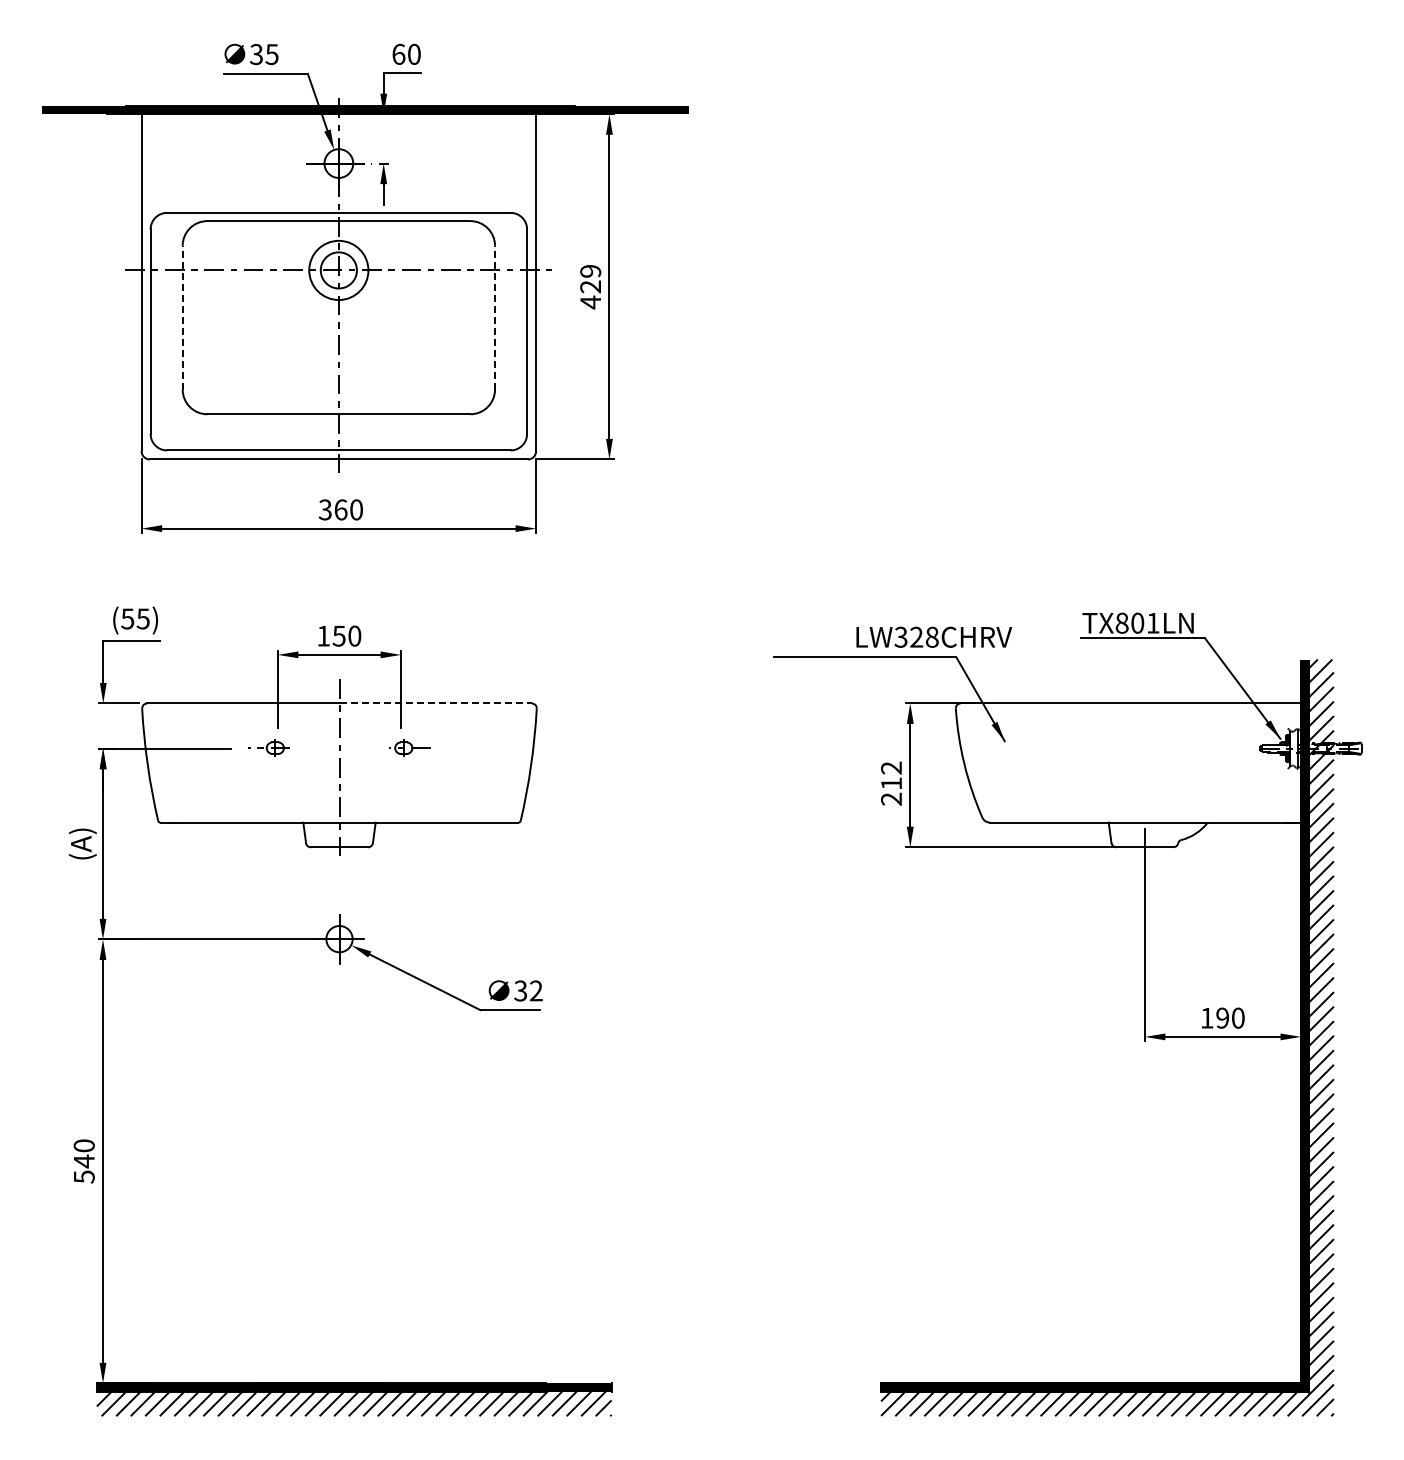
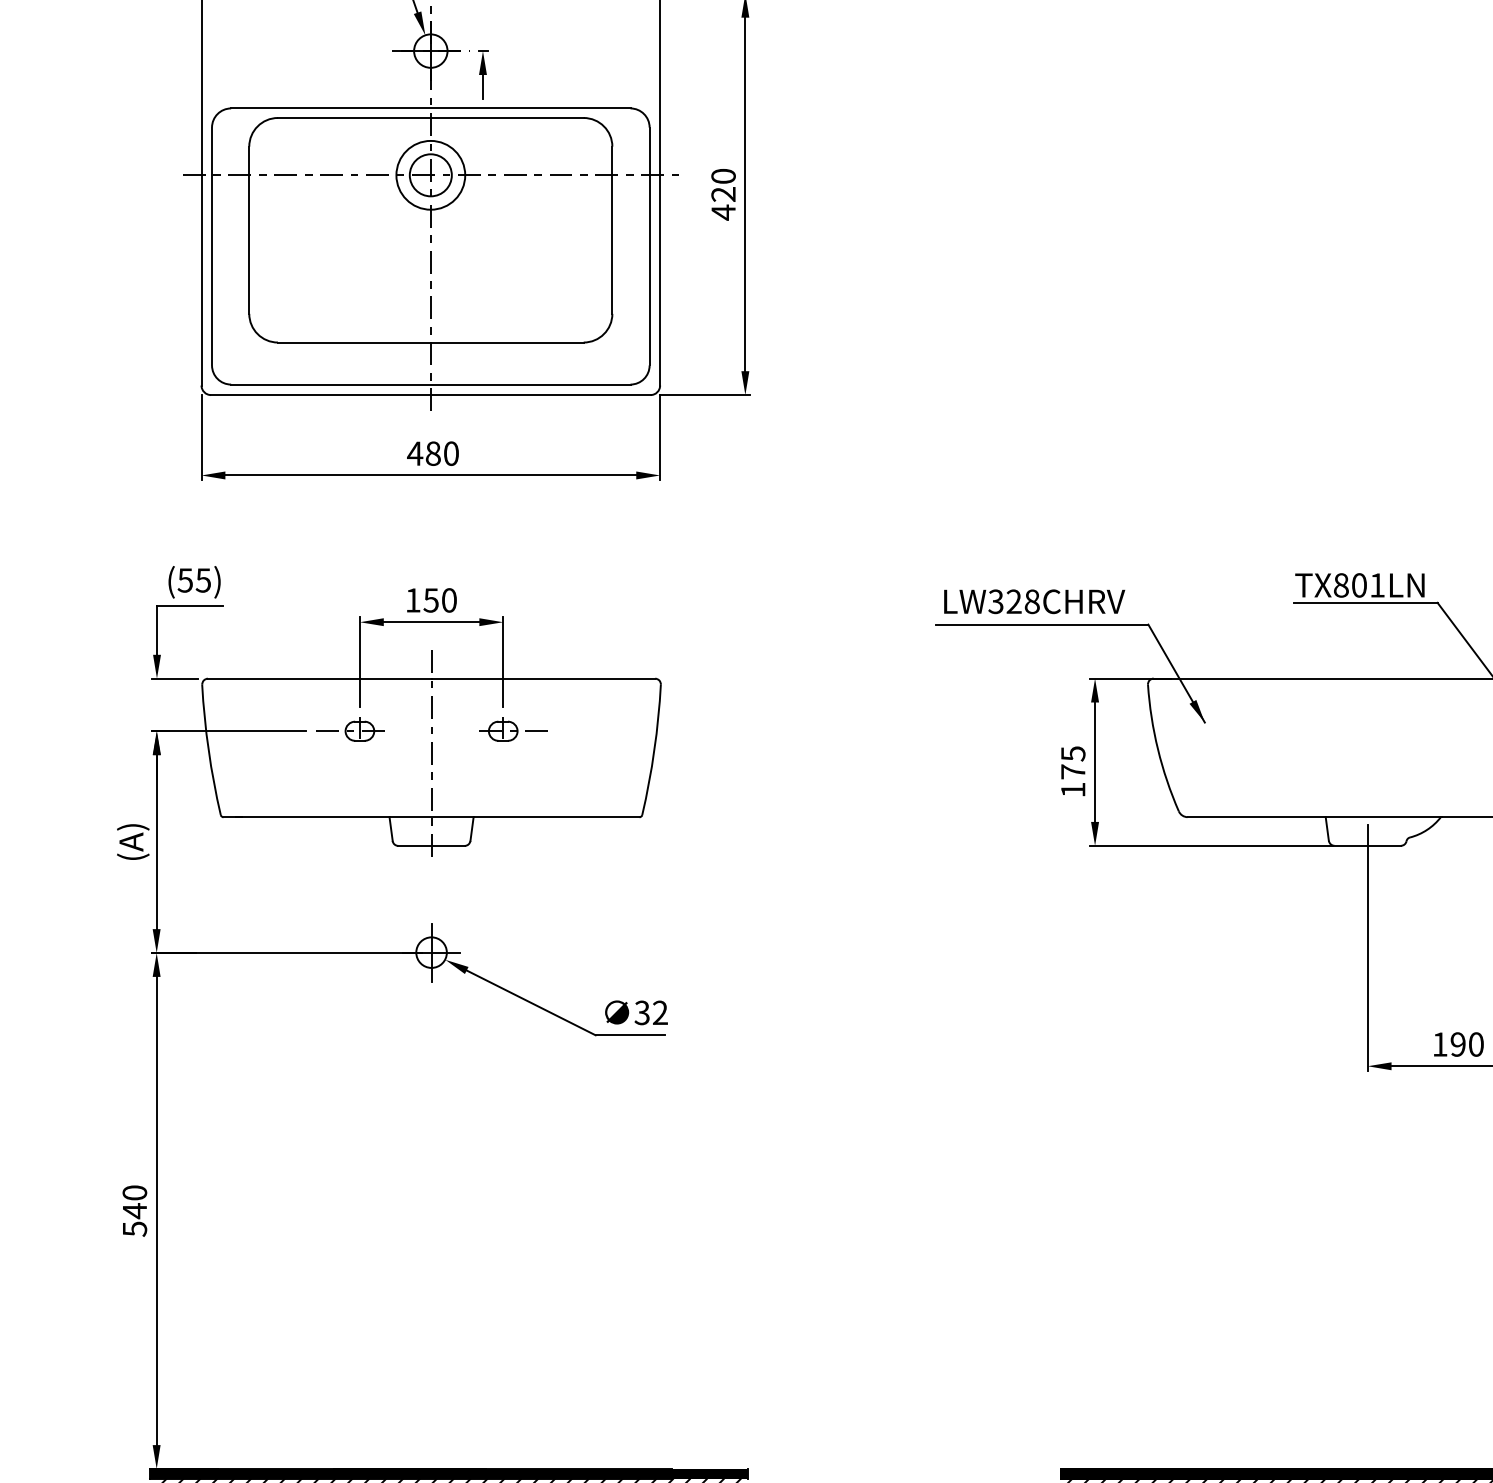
text: (590, 271) -> (723, 176), 429 -> 420
line: (182, 317) -> (249, 230), dashed -> solid
line: (495, 317) -> (612, 230), dashed -> solid
text: (332, 509) -> (423, 453), 360 -> 480
text: (934, 636) -> (1034, 600), moved
line: (436, 703) -> (544, 678), dashed -> solid
part: (269, 746) -> (350, 728), size x1.43
part: (409, 746) -> (512, 728), size x1.43
text: (891, 783) -> (1073, 771), 212 -> 175

